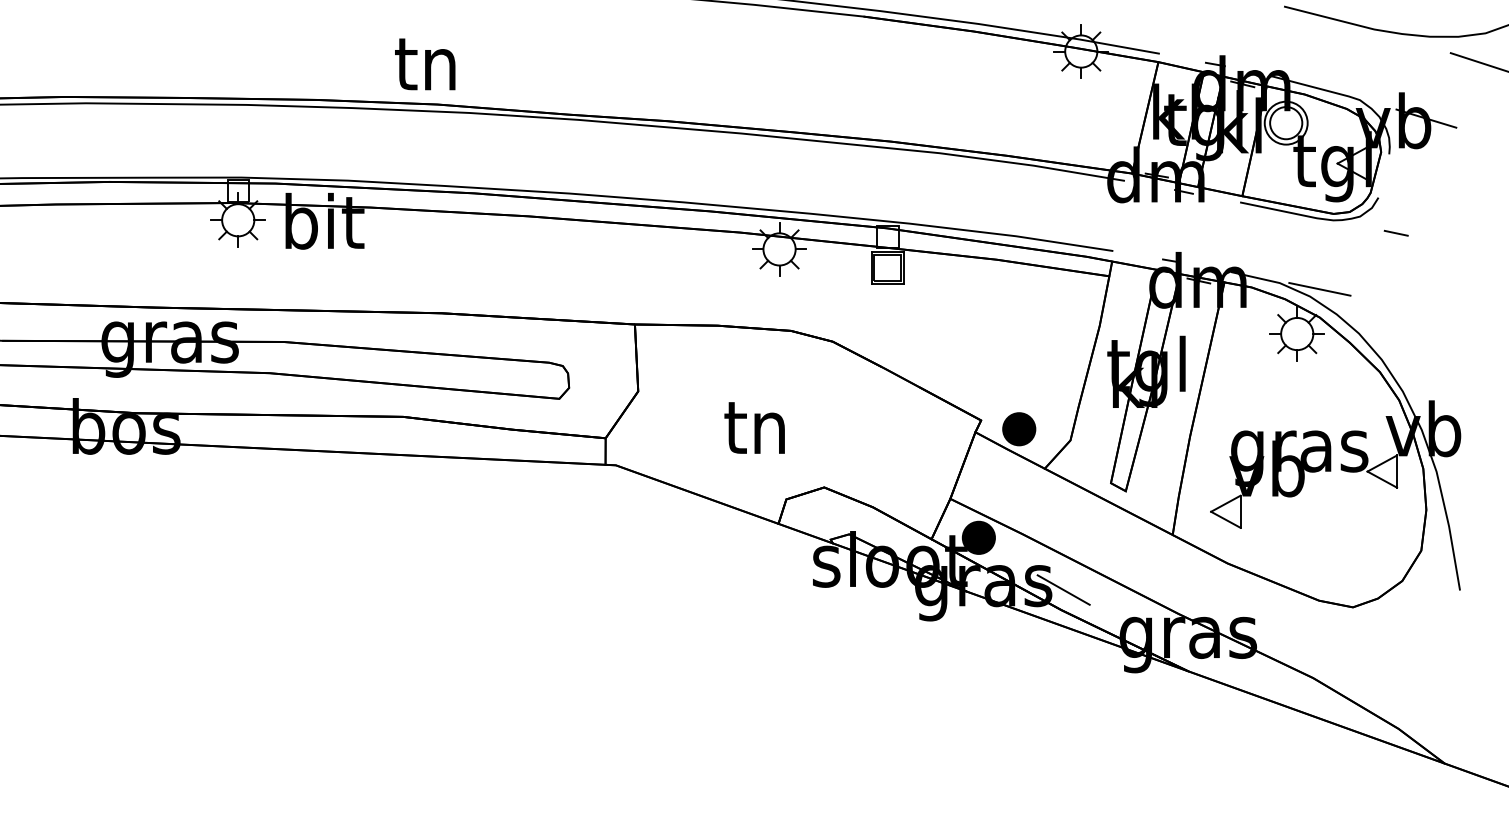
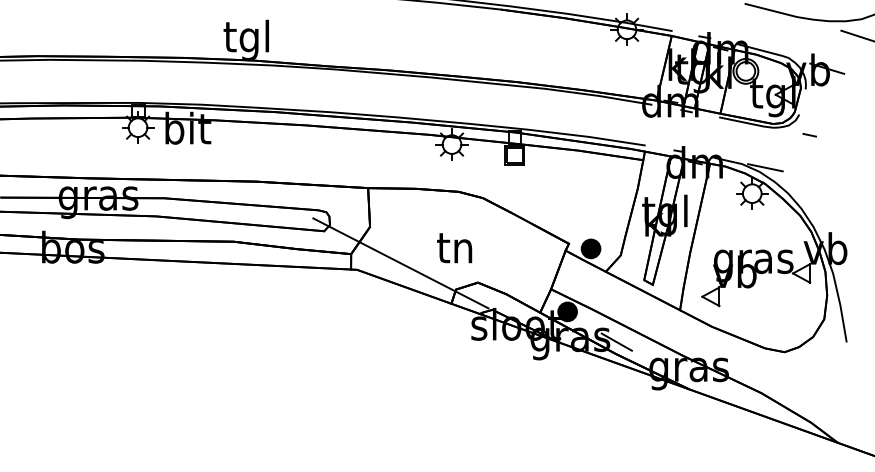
text: (423, 68) -> (245, 39), tn -> tgl
text: (754, 428) -> (454, 248), moved
line: (690, 454) -> (400, 263), added

